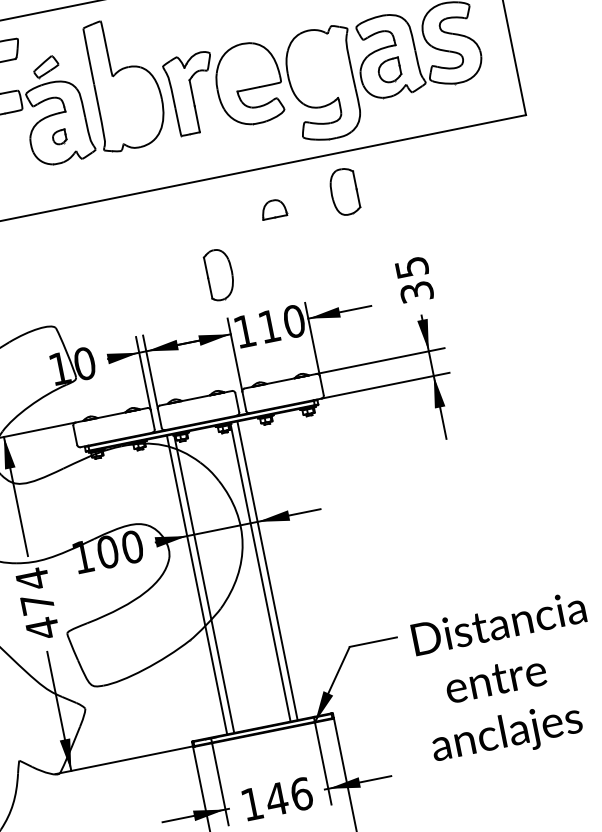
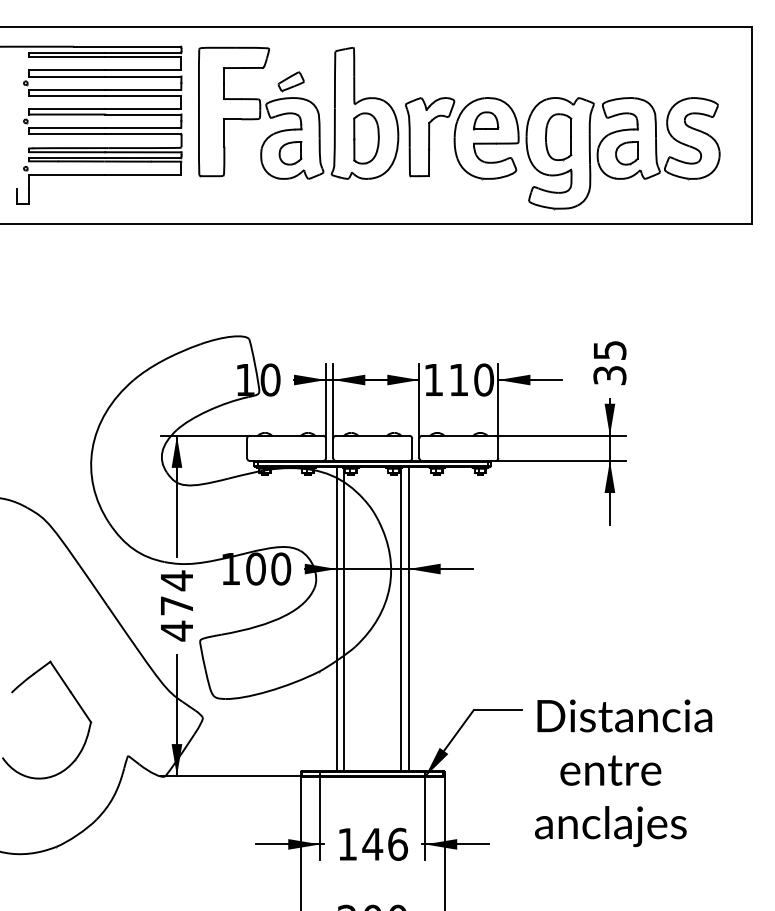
part: (59, 137) -> (290, 153), size x1.67
part: (344, 192) -> (558, 137), moved
part: (274, 208) -> (486, 120), moved
part: (219, 274) -> (366, 138), moved

